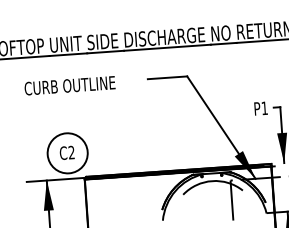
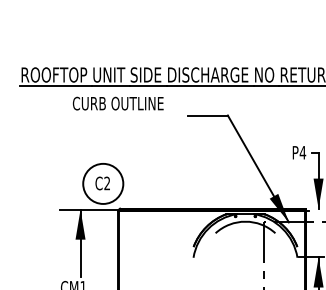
text: (69, 85) -> (117, 103), moved
text: (264, 108) -> (302, 152), P1 -> P4

